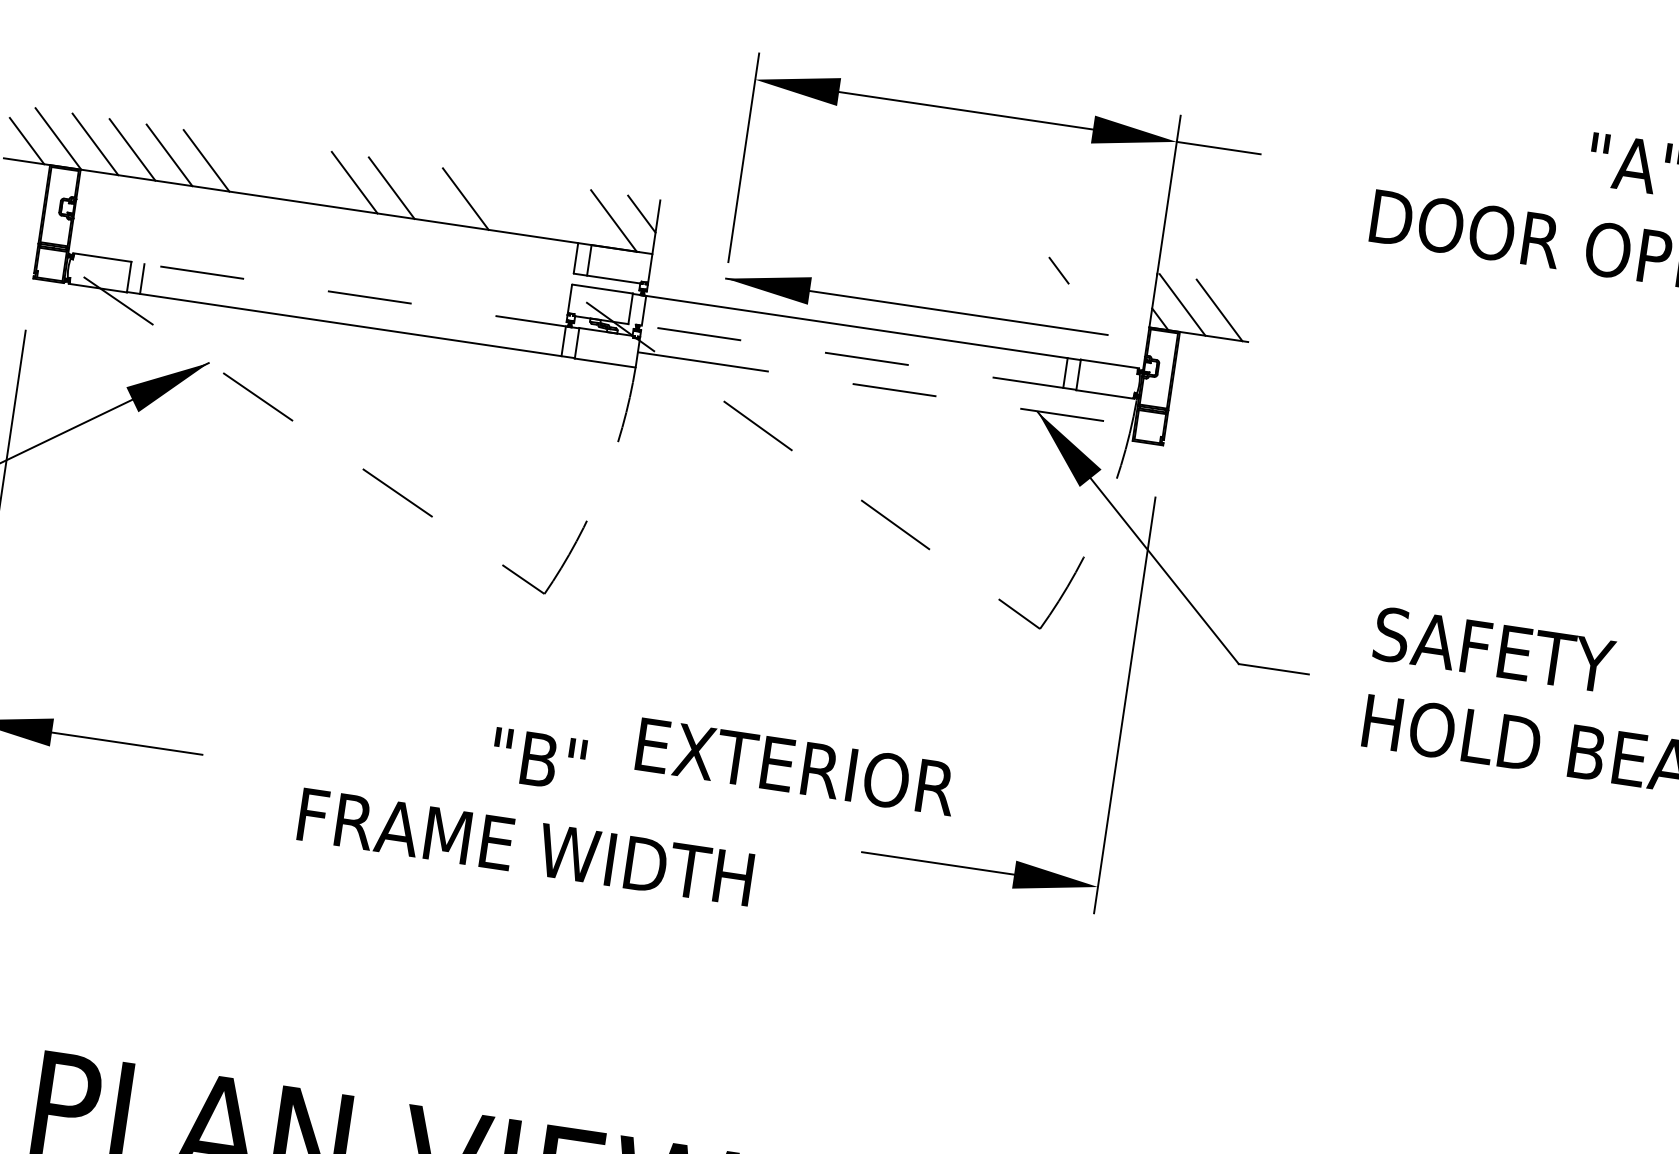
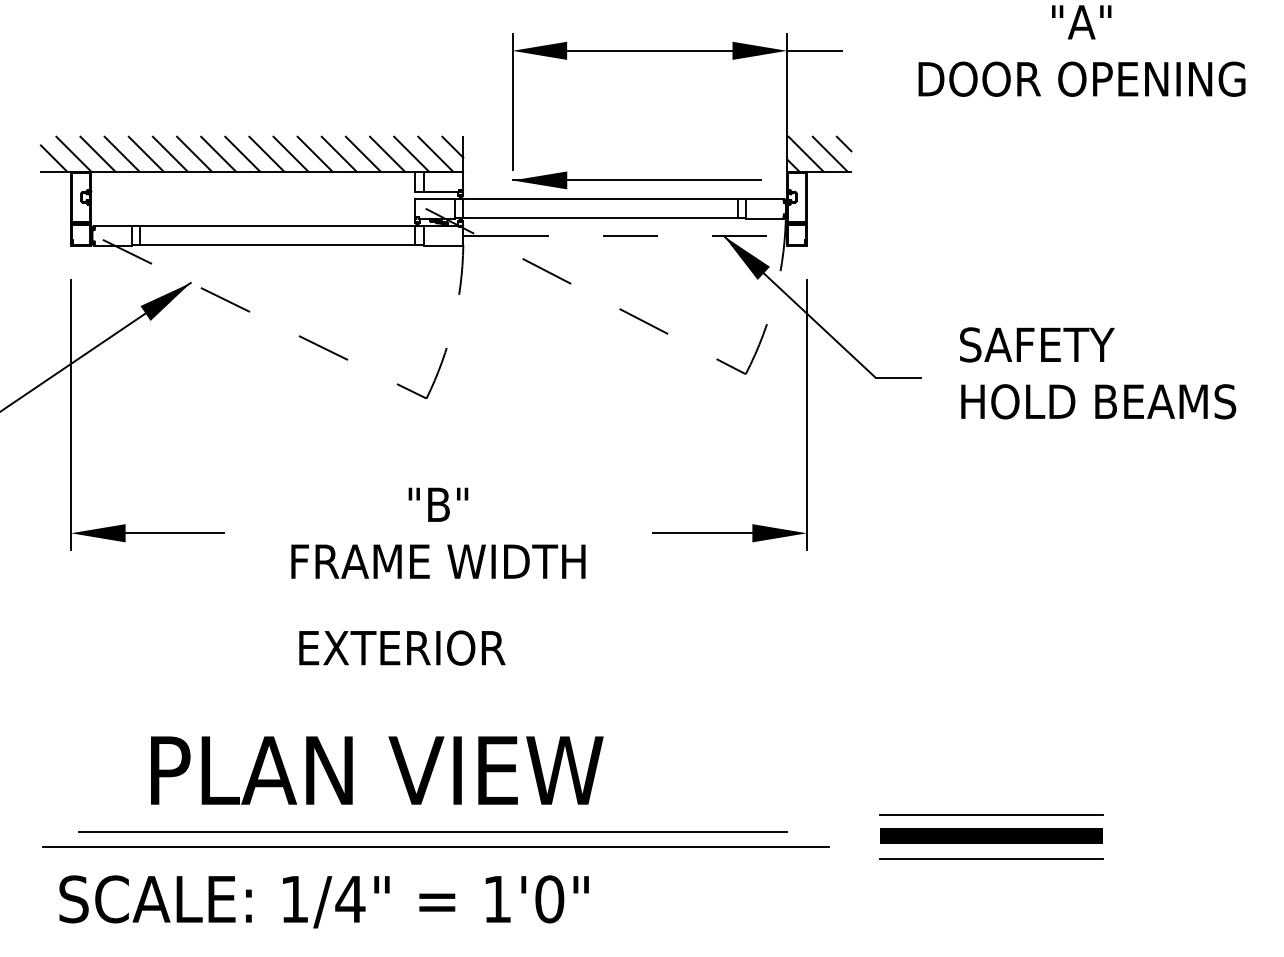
line: (243, 165) -> (194, 153), added
line: (280, 170) -> (218, 153), added
line: (317, 176) -> (242, 153), added
line: (428, 192) -> (314, 153), added
line: (501, 203) -> (362, 153), added
line: (540, 208) -> (387, 153), added
line: (576, 214) -> (411, 153), added
line: (1058, 269) -> (843, 143), moved
line: (354, 294) -> (277, 225), dashed -> solid
line: (852, 356) -> (600, 218), dashed -> solid
text: (796, 766) -> (402, 647), moved

